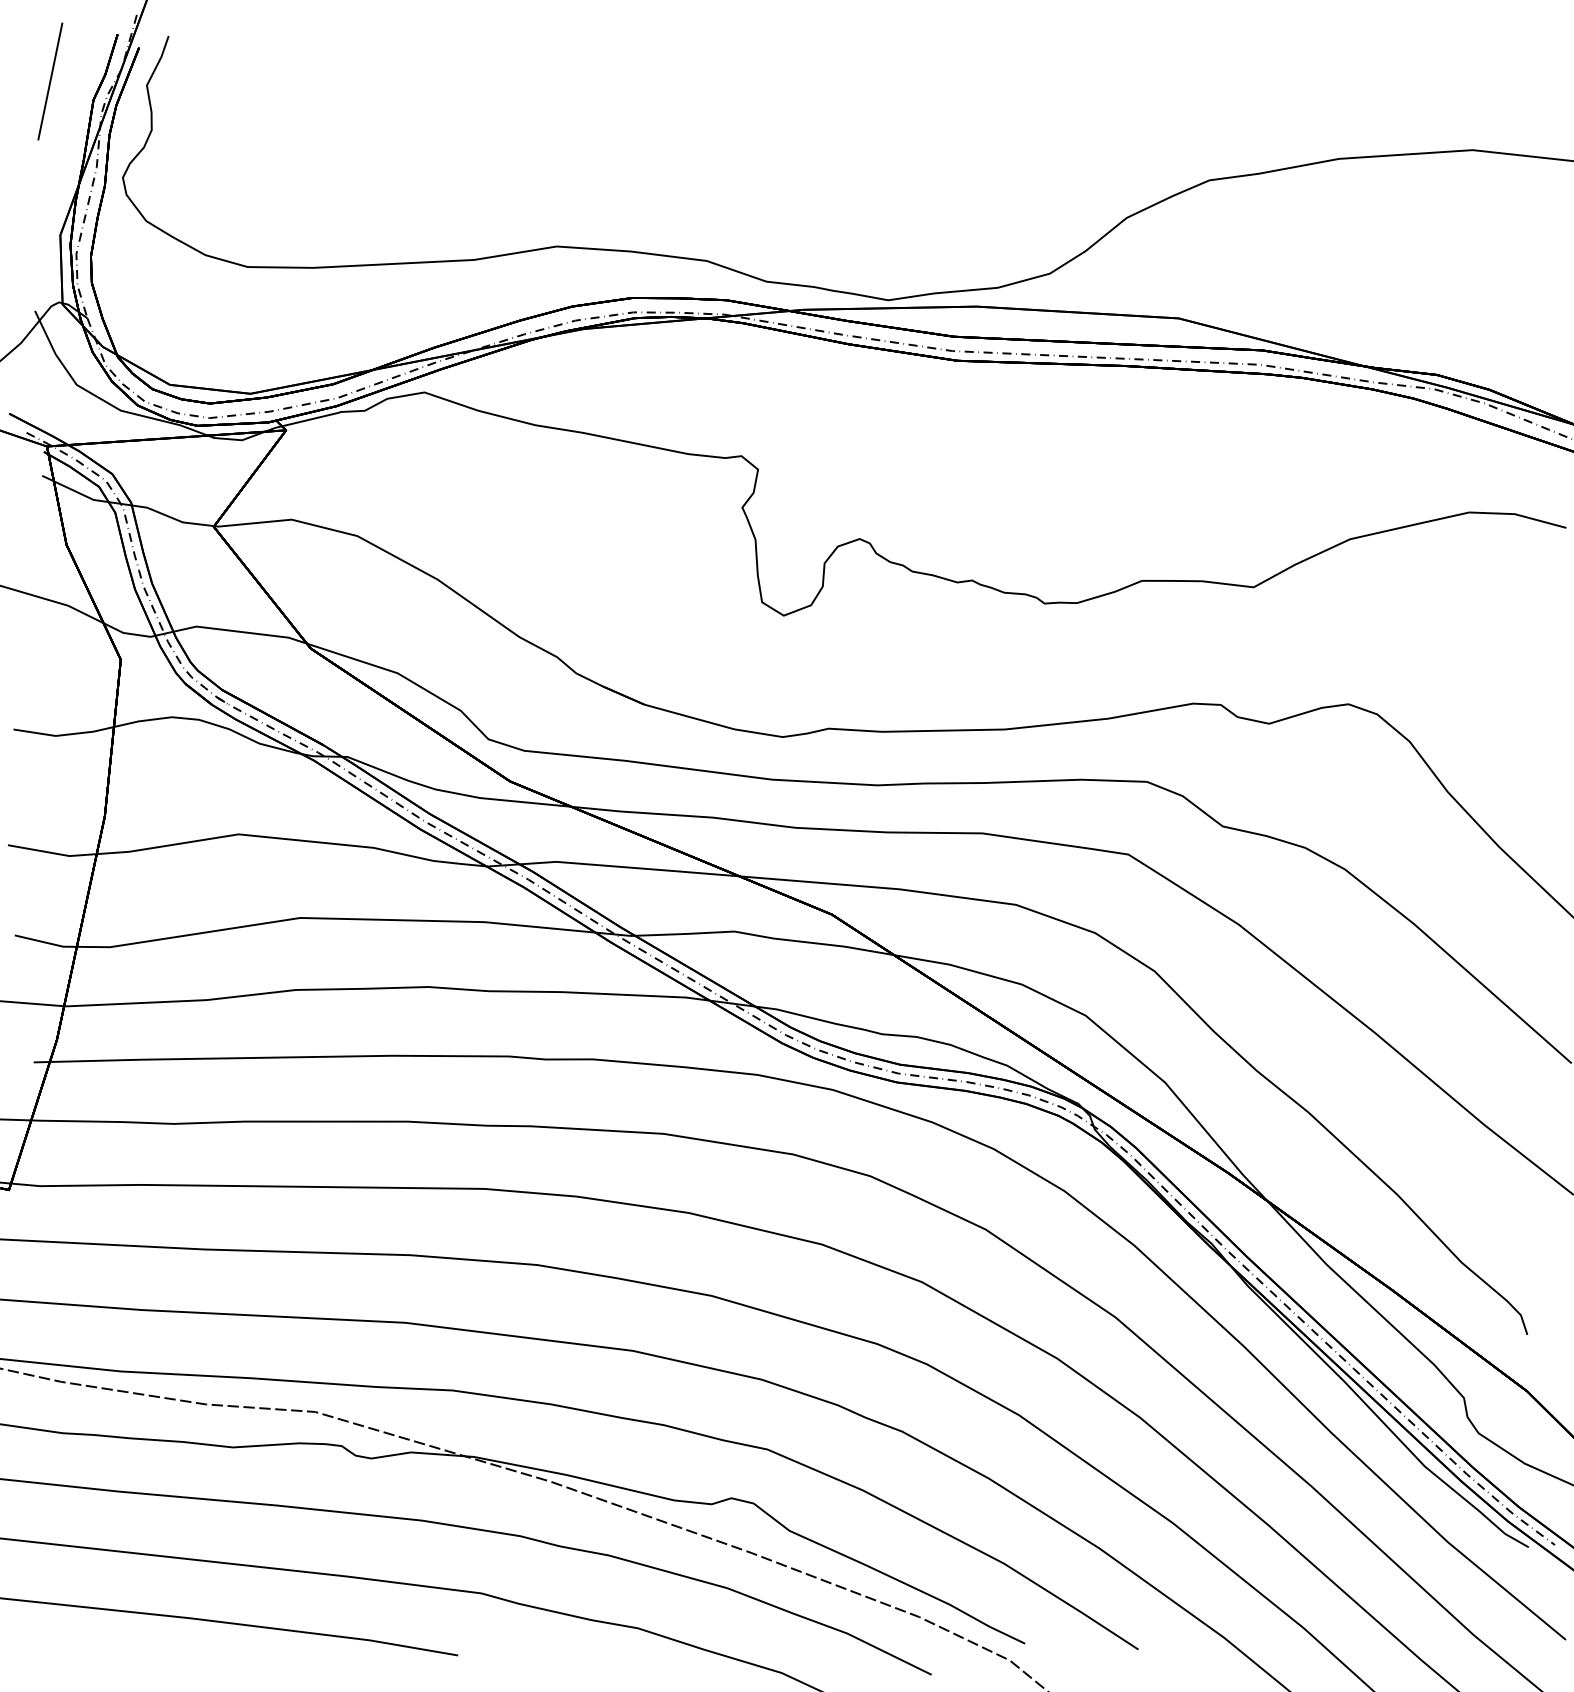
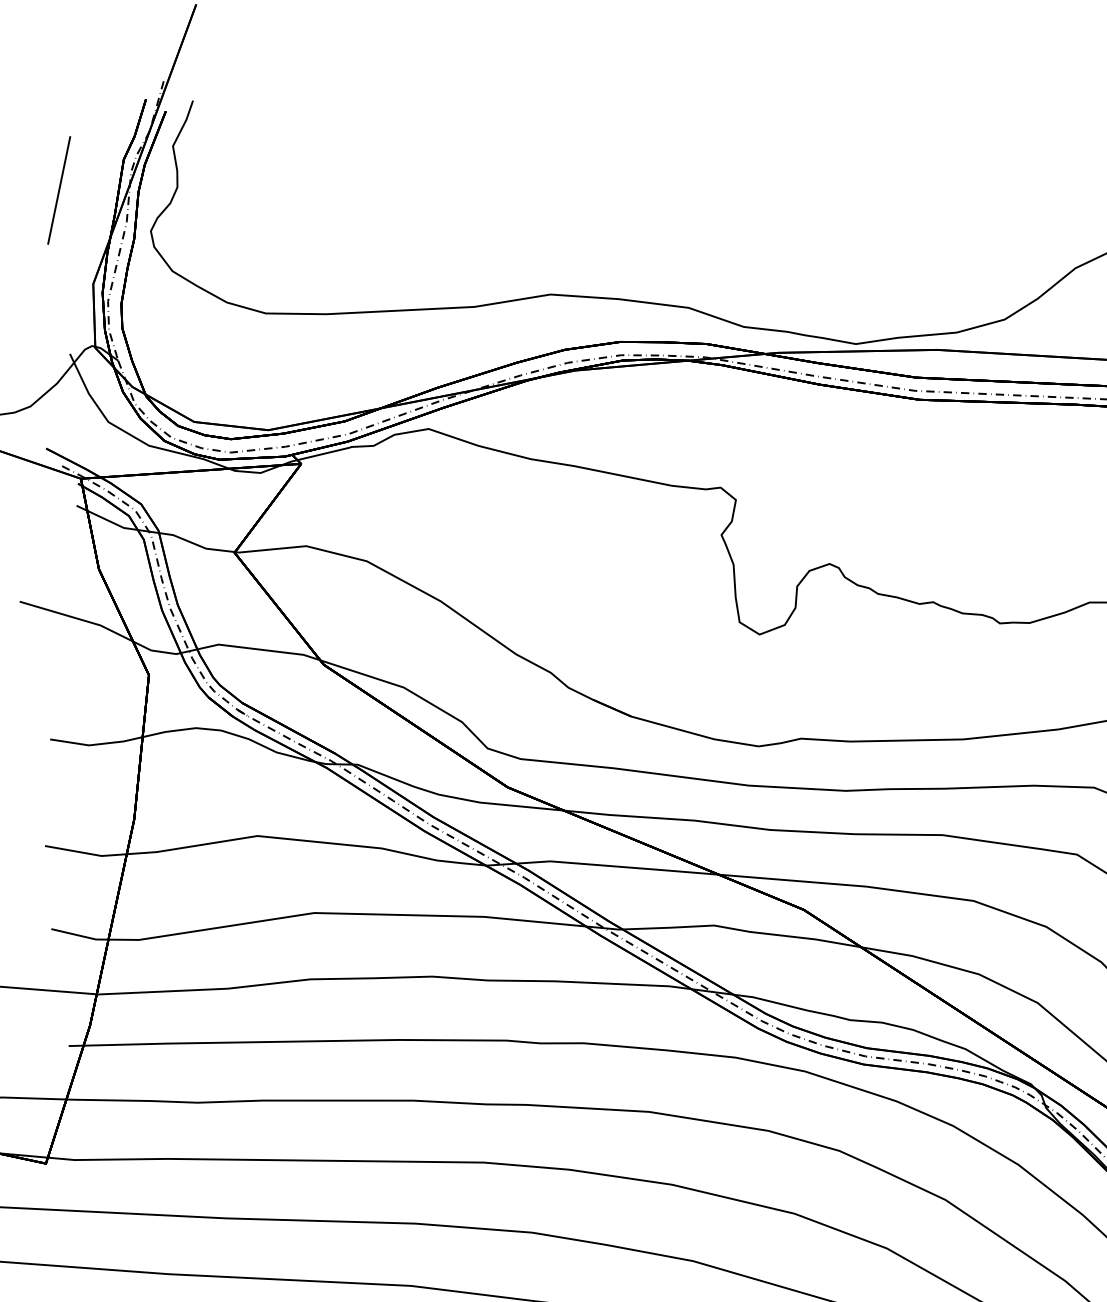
line: (50, 81) -> (59, 190), moved

